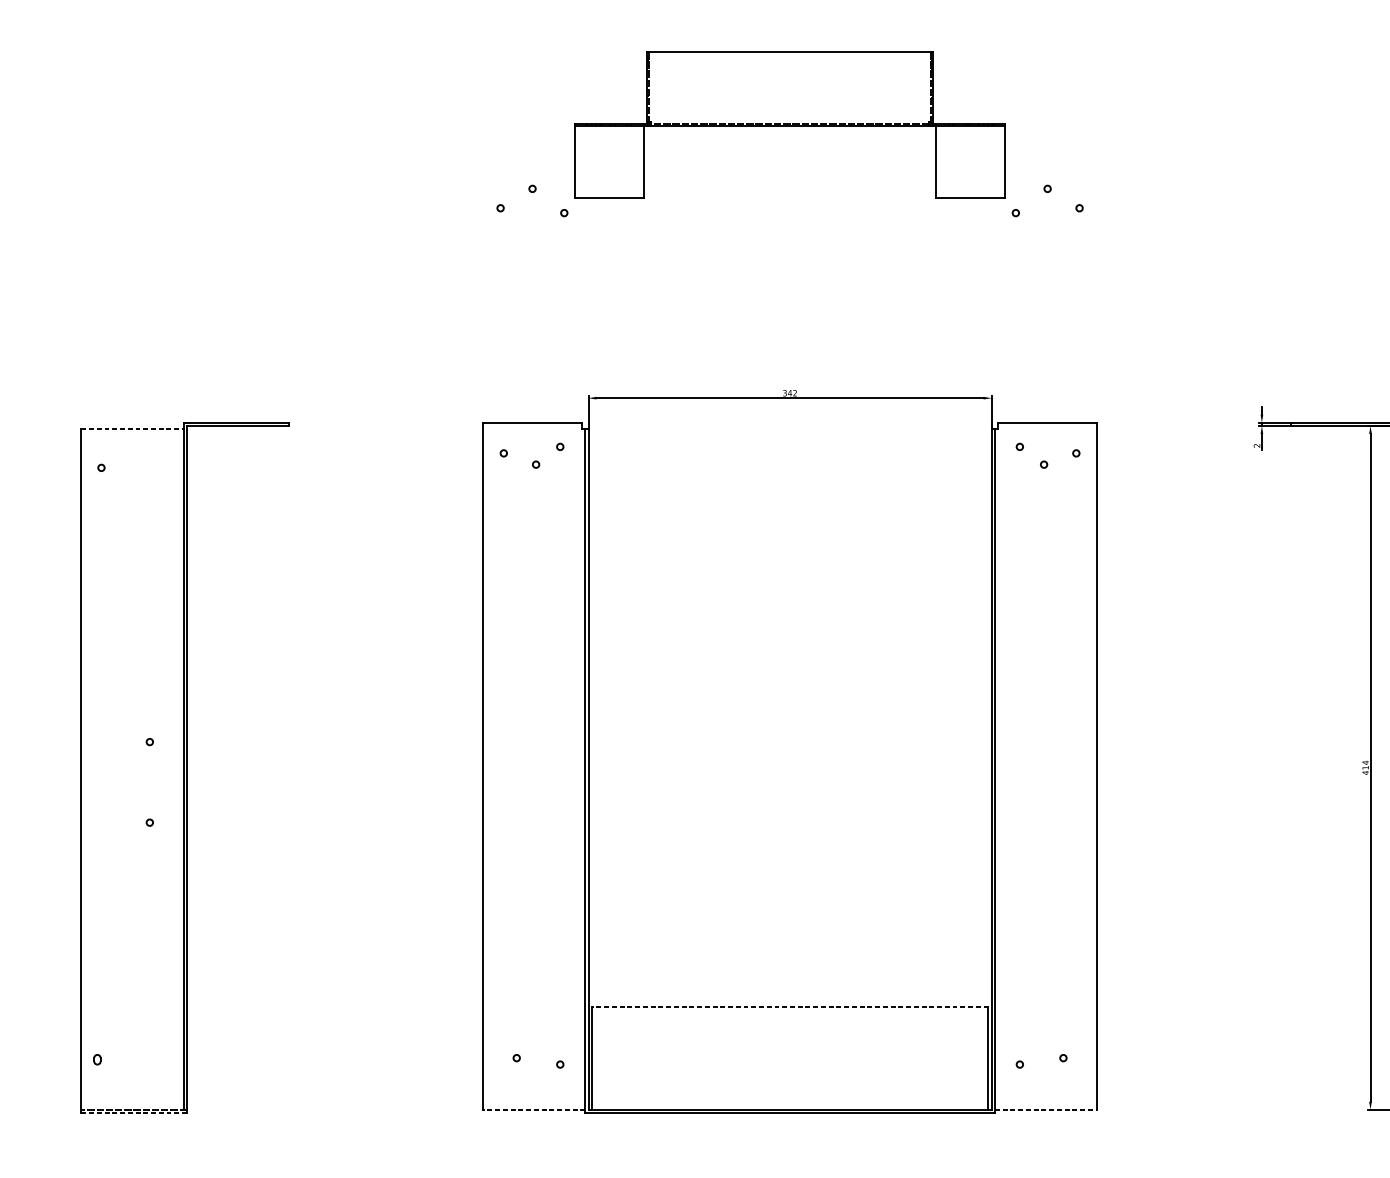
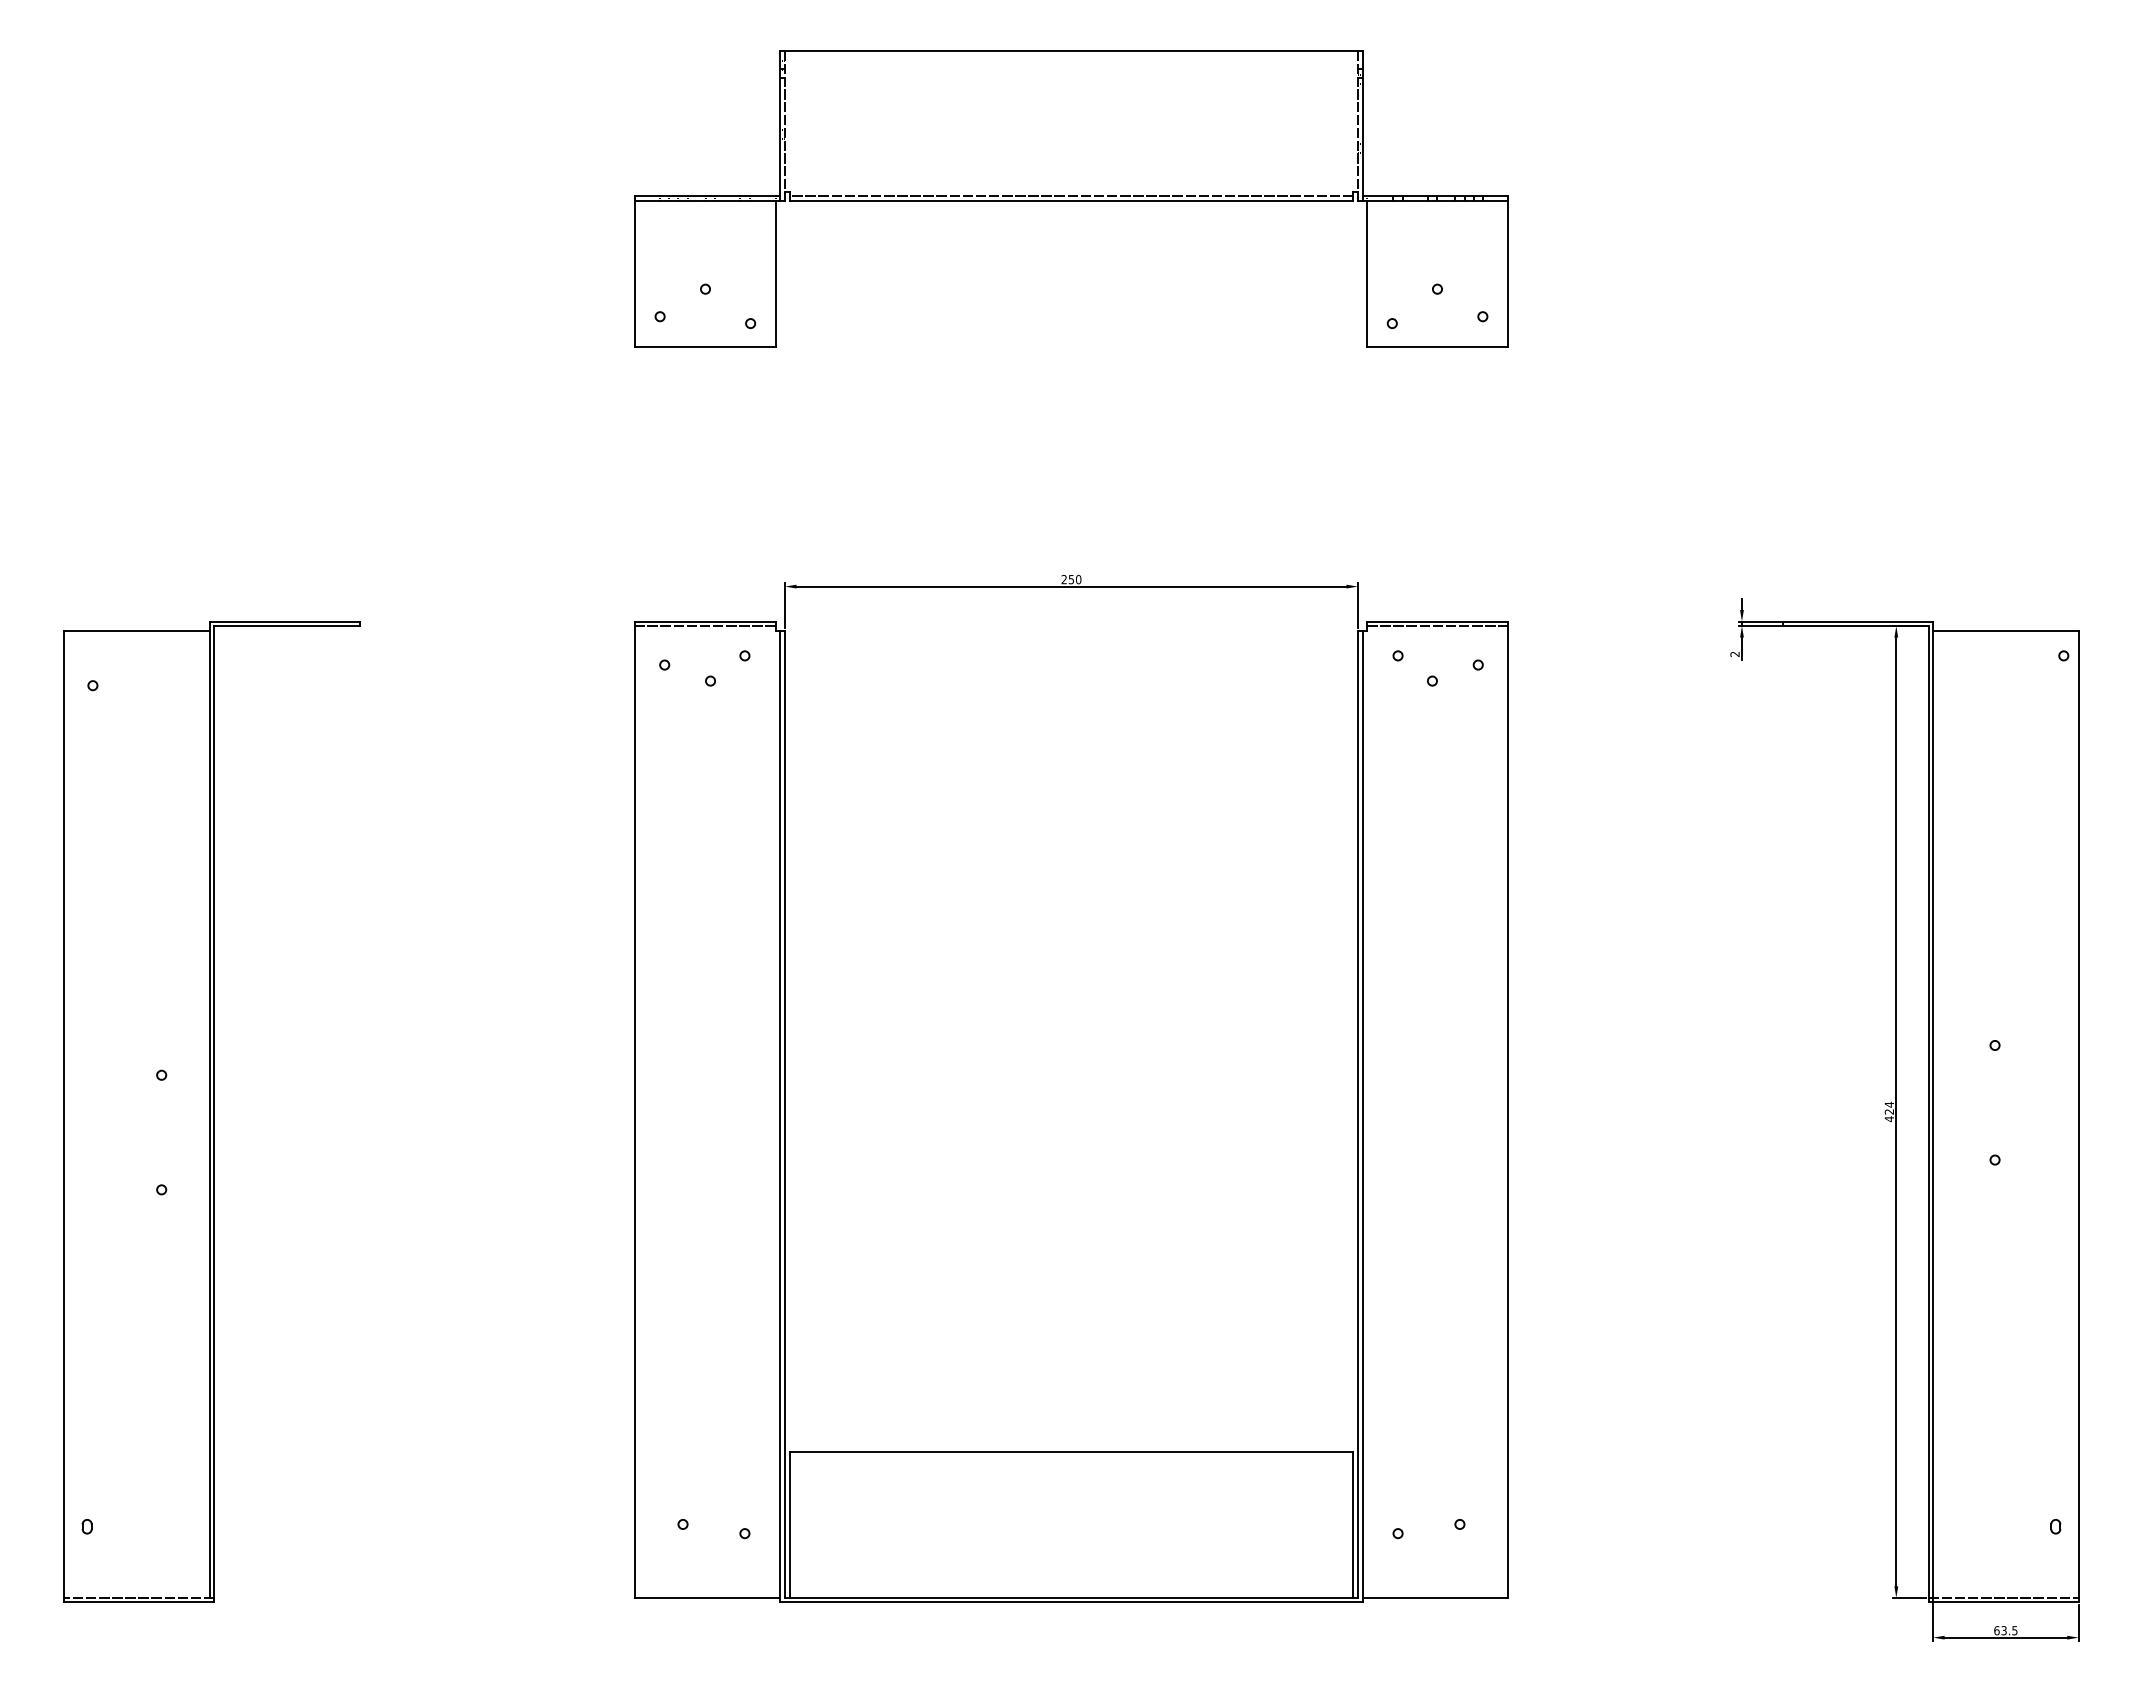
part: (790, 125) -> (1071, 198), size x1.43
text: (790, 393) -> (1071, 579), 342 -> 250
line: (531, 426) -> (704, 626), added
line: (1047, 426) -> (1437, 626), added
line: (132, 429) -> (137, 630), dashed -> solid
text: (1365, 767) -> (1888, 1111), 414 -> 424
line: (790, 1007) -> (1071, 1452), dashed -> solid
line: (533, 1109) -> (707, 1597), dashed -> solid
line: (1046, 1109) -> (1435, 1597), dashed -> solid
line: (133, 1113) -> (138, 1602), dashed -> solid

